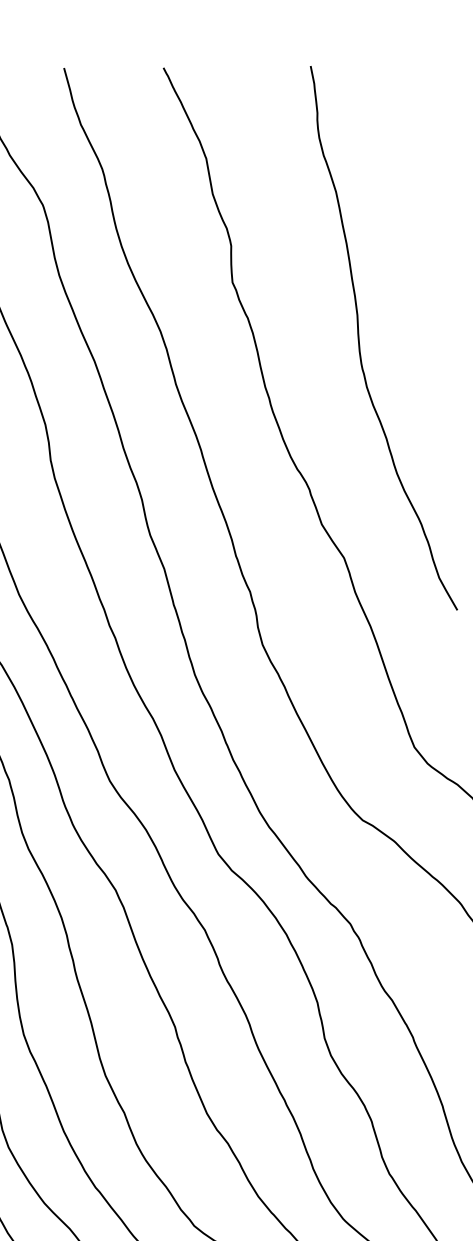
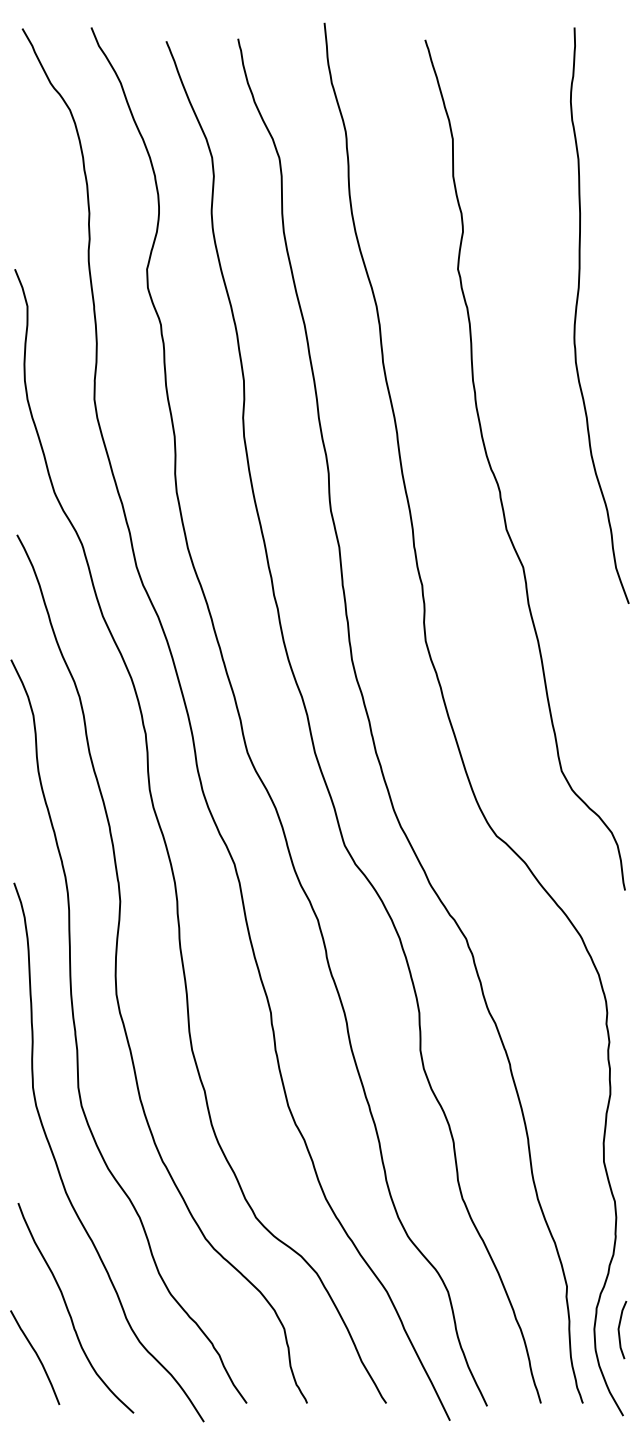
curve: (359, 336) -> (577, 309), moved

